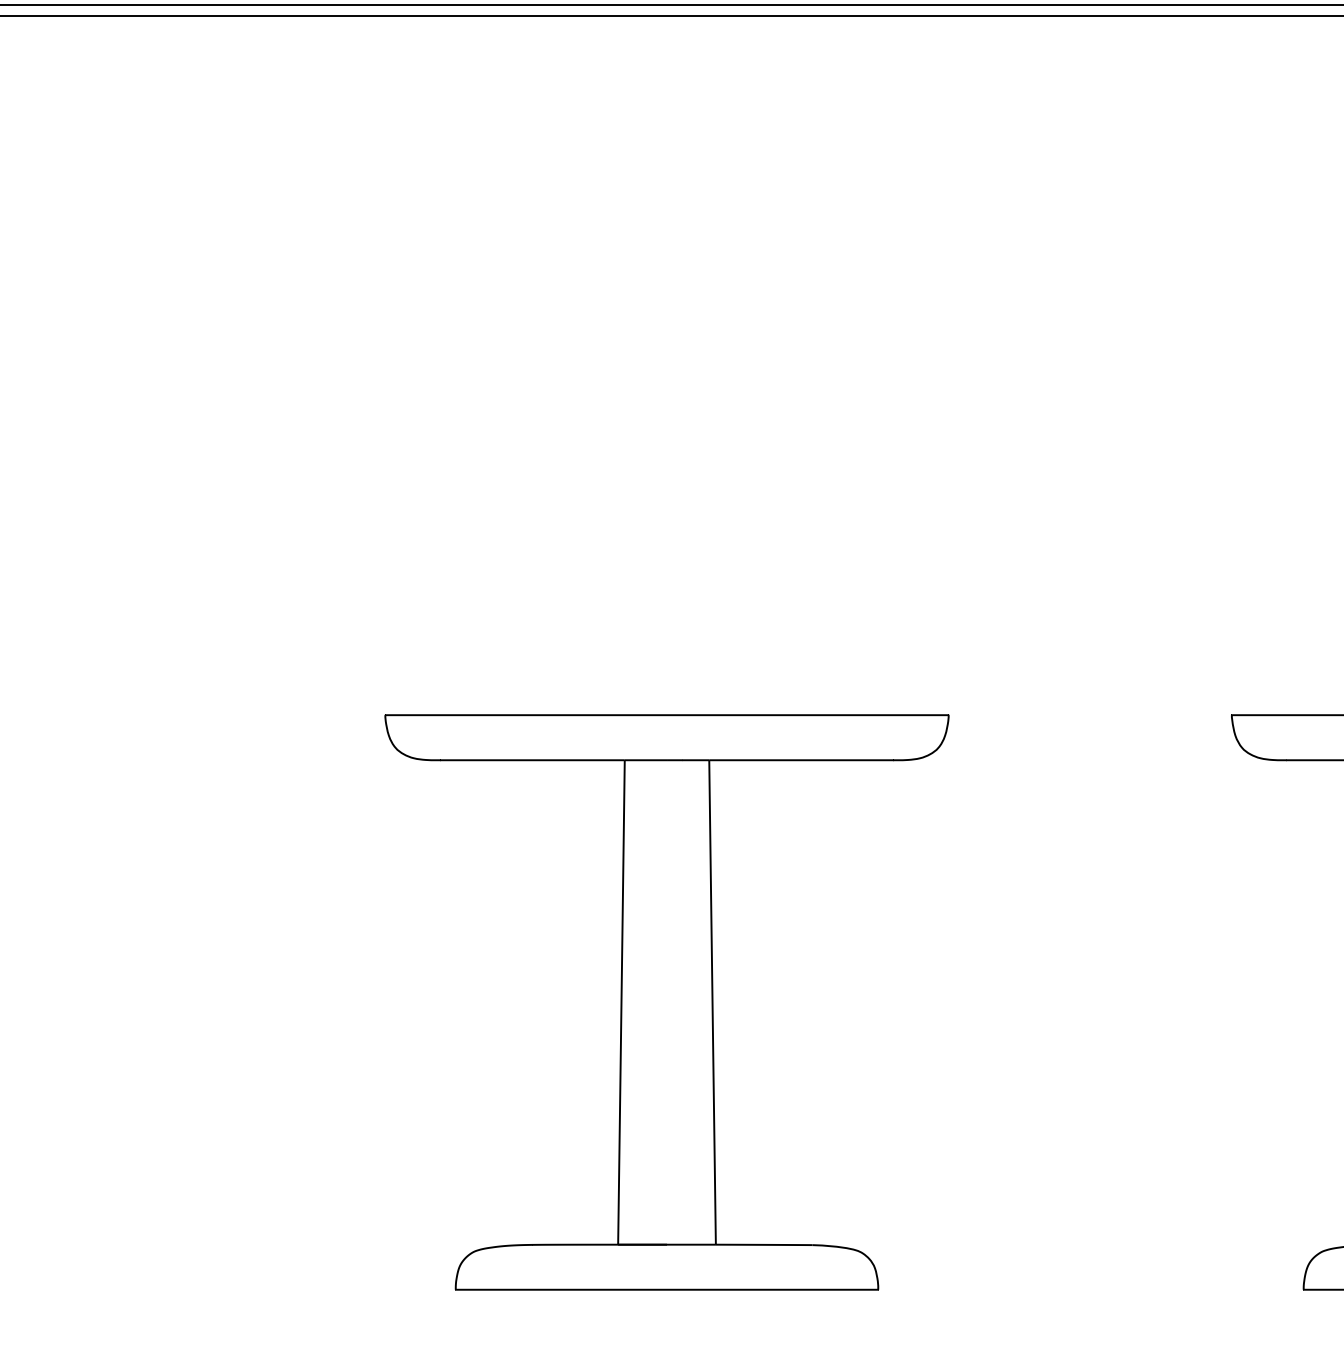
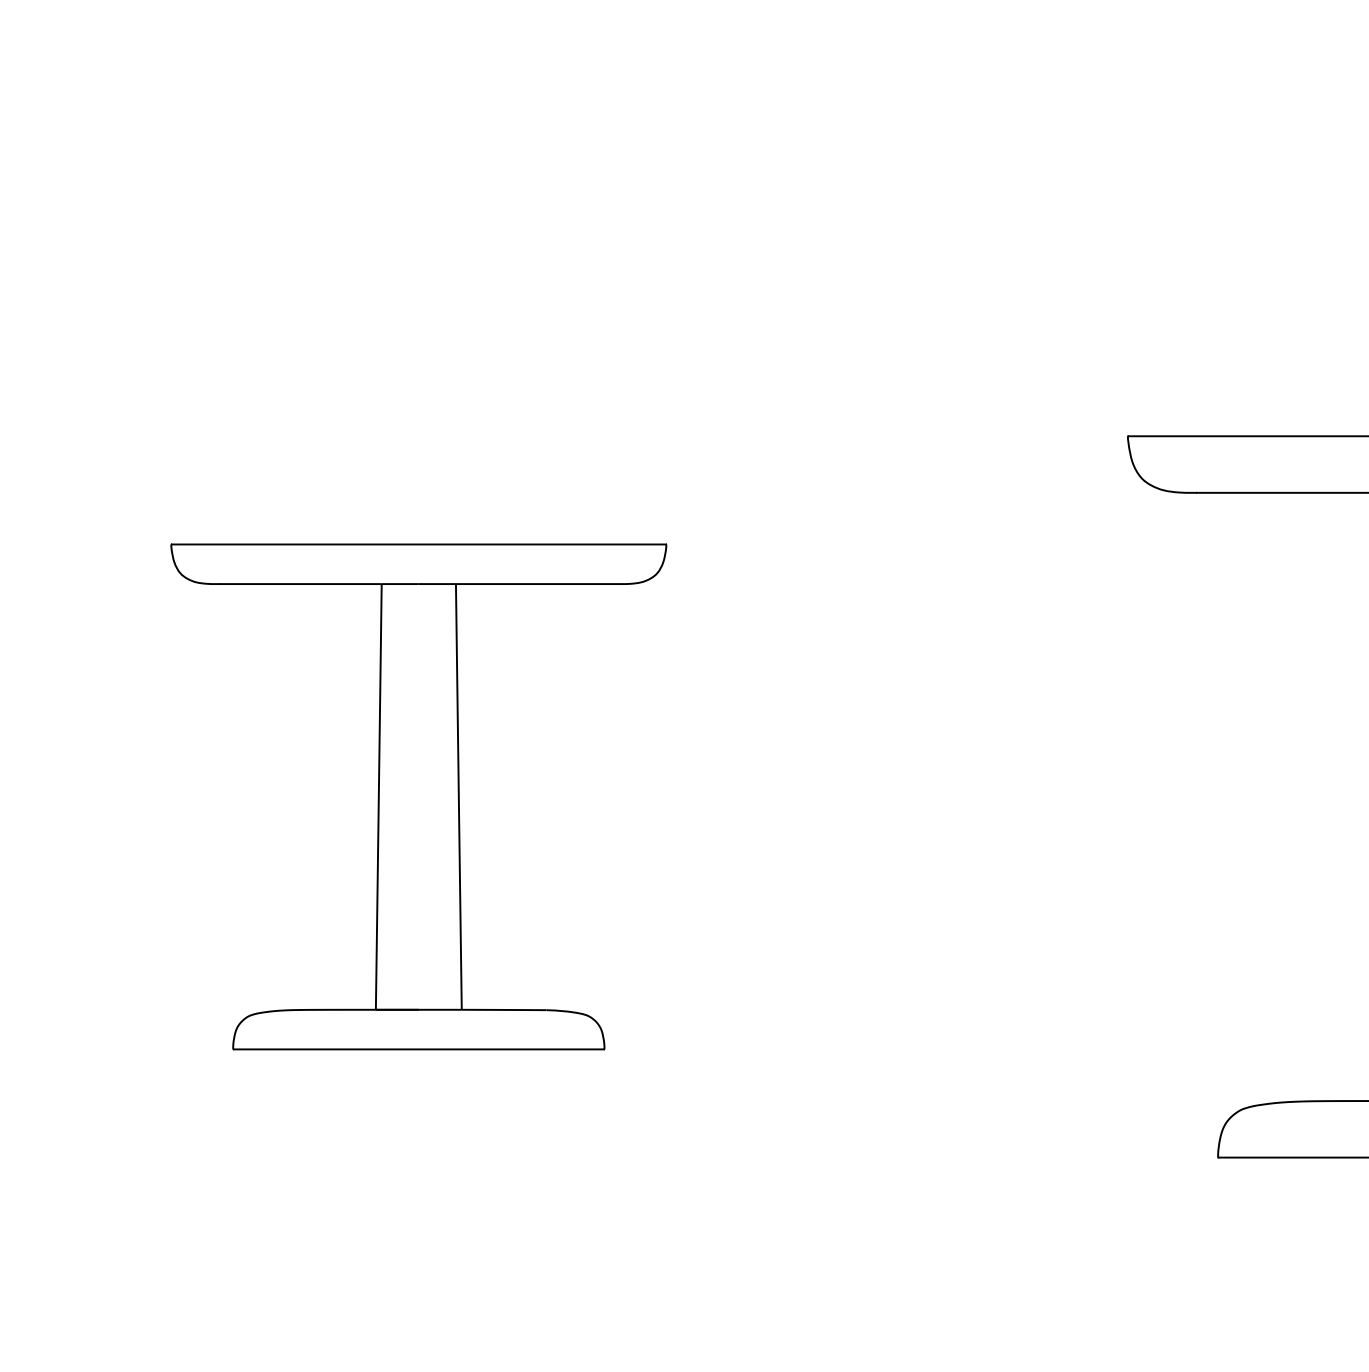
part: (666, 1002) -> (418, 796), size x0.7

